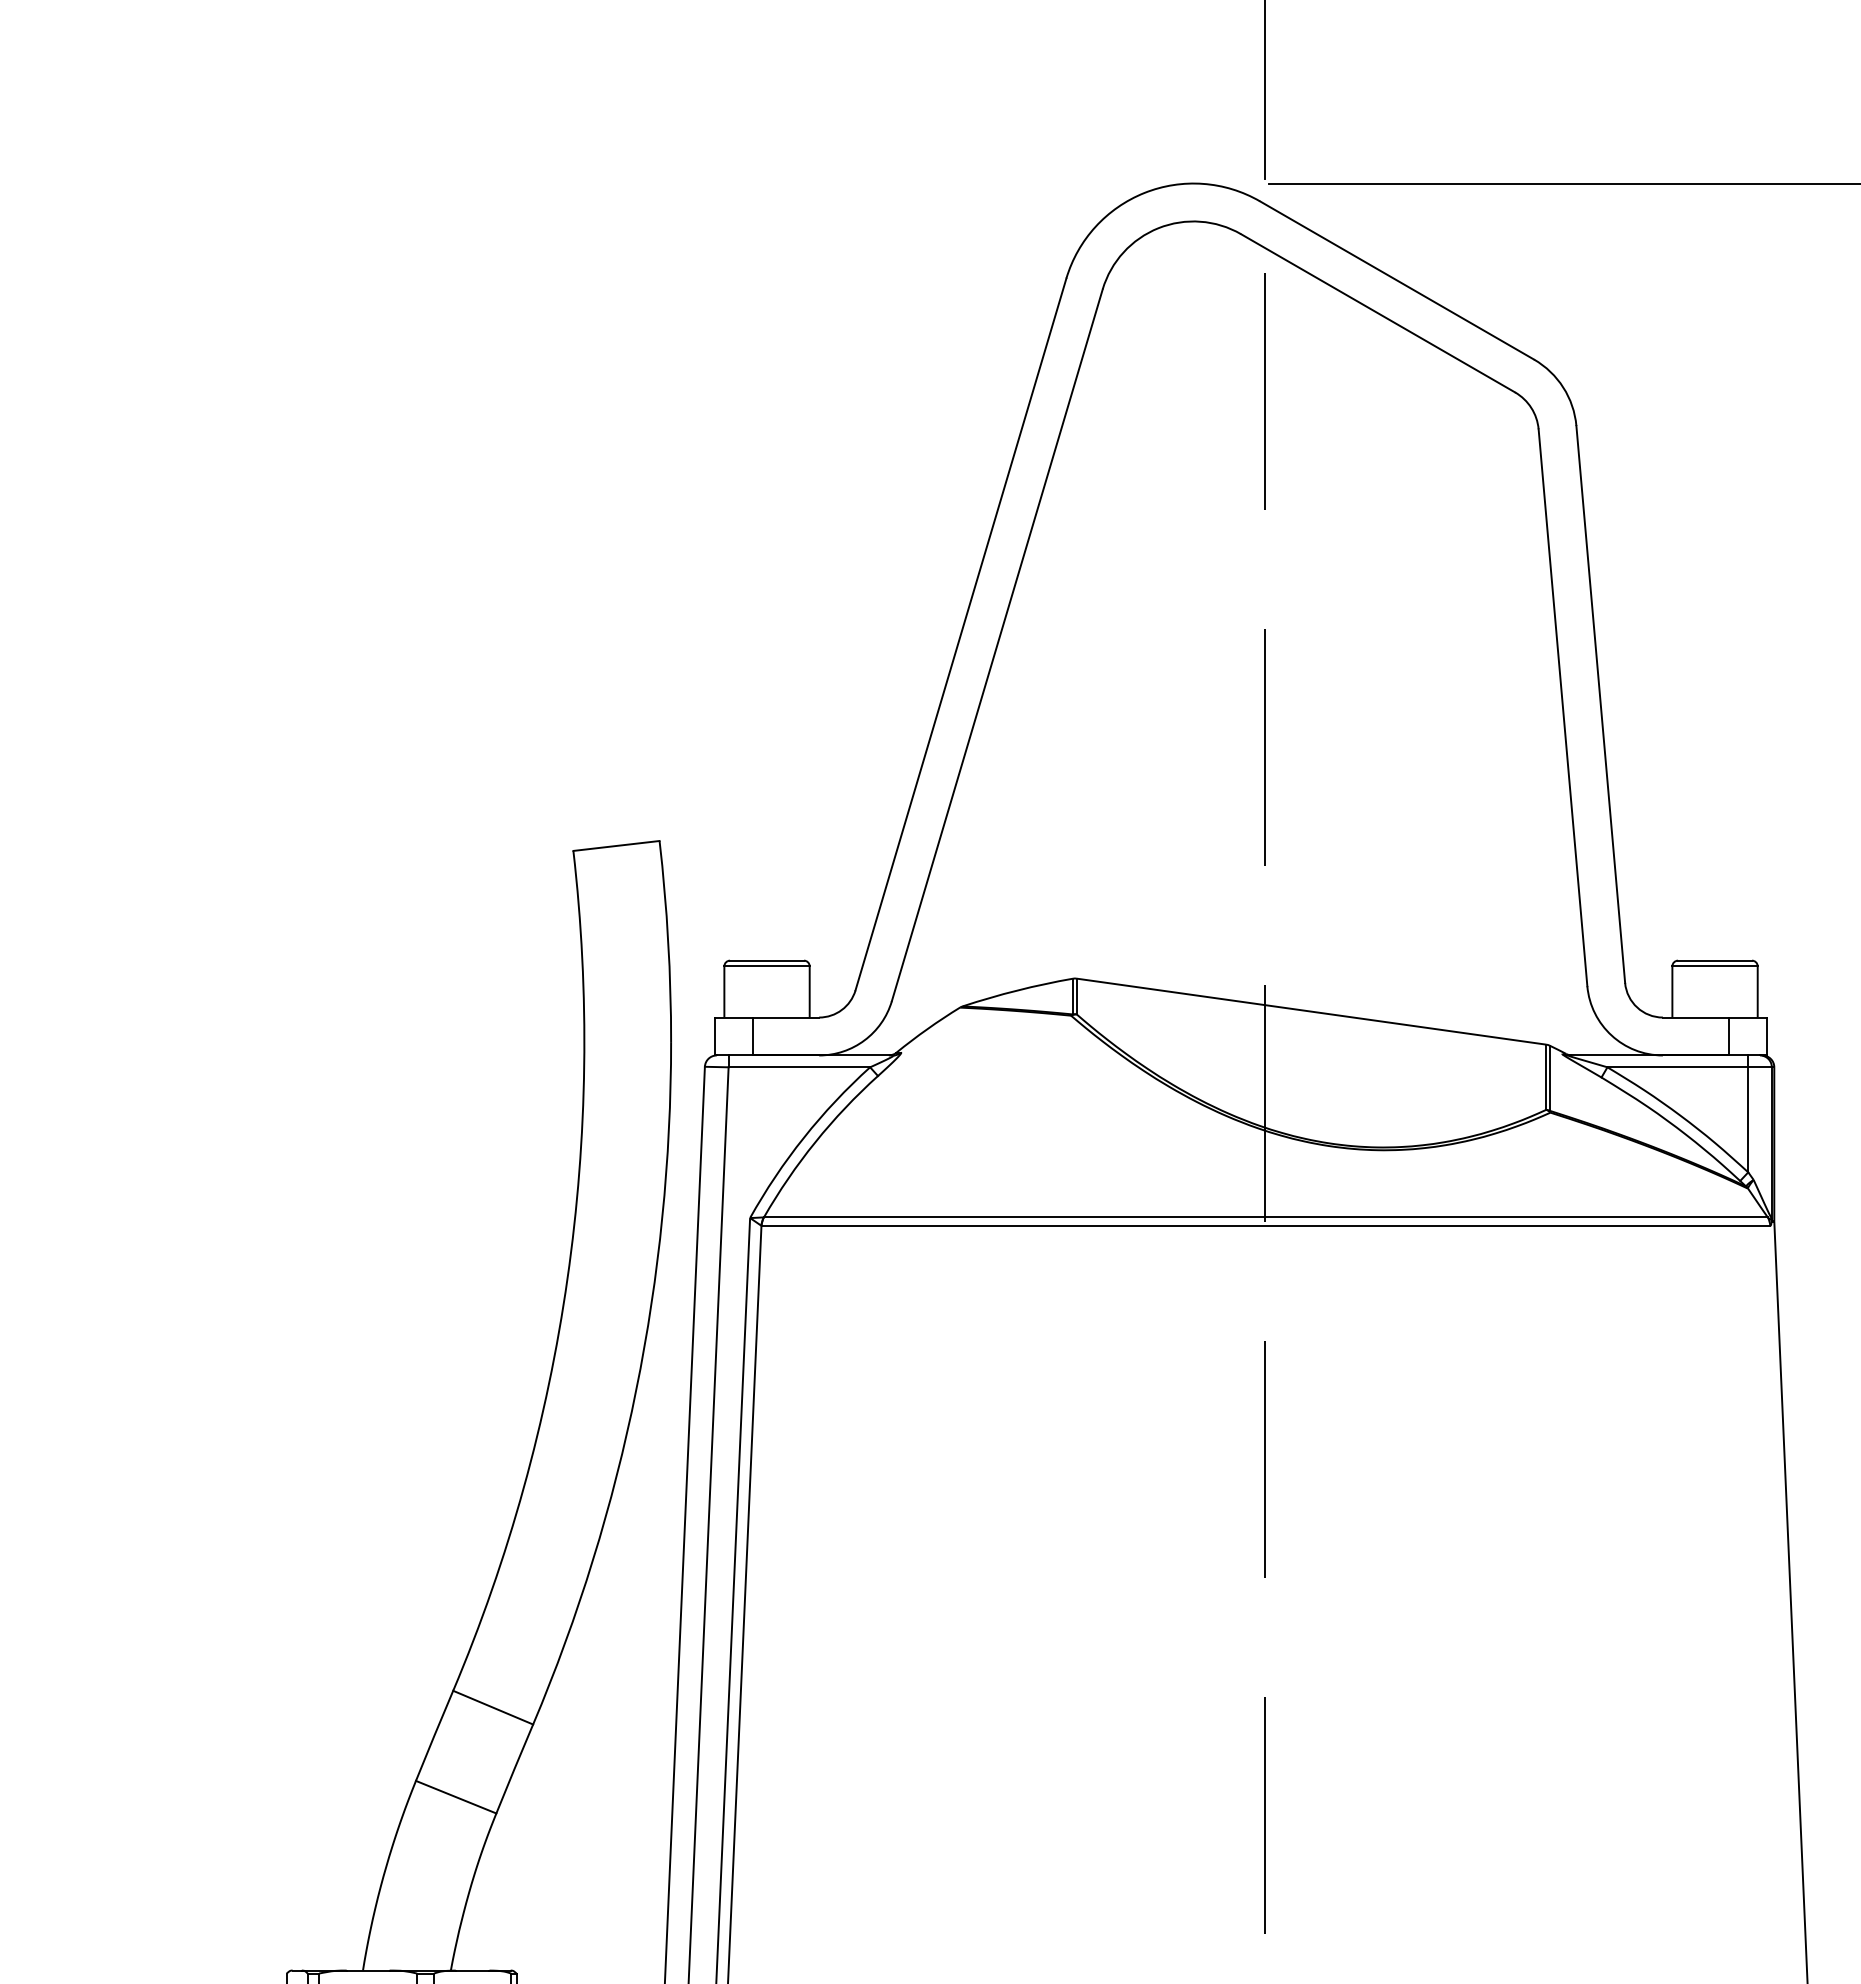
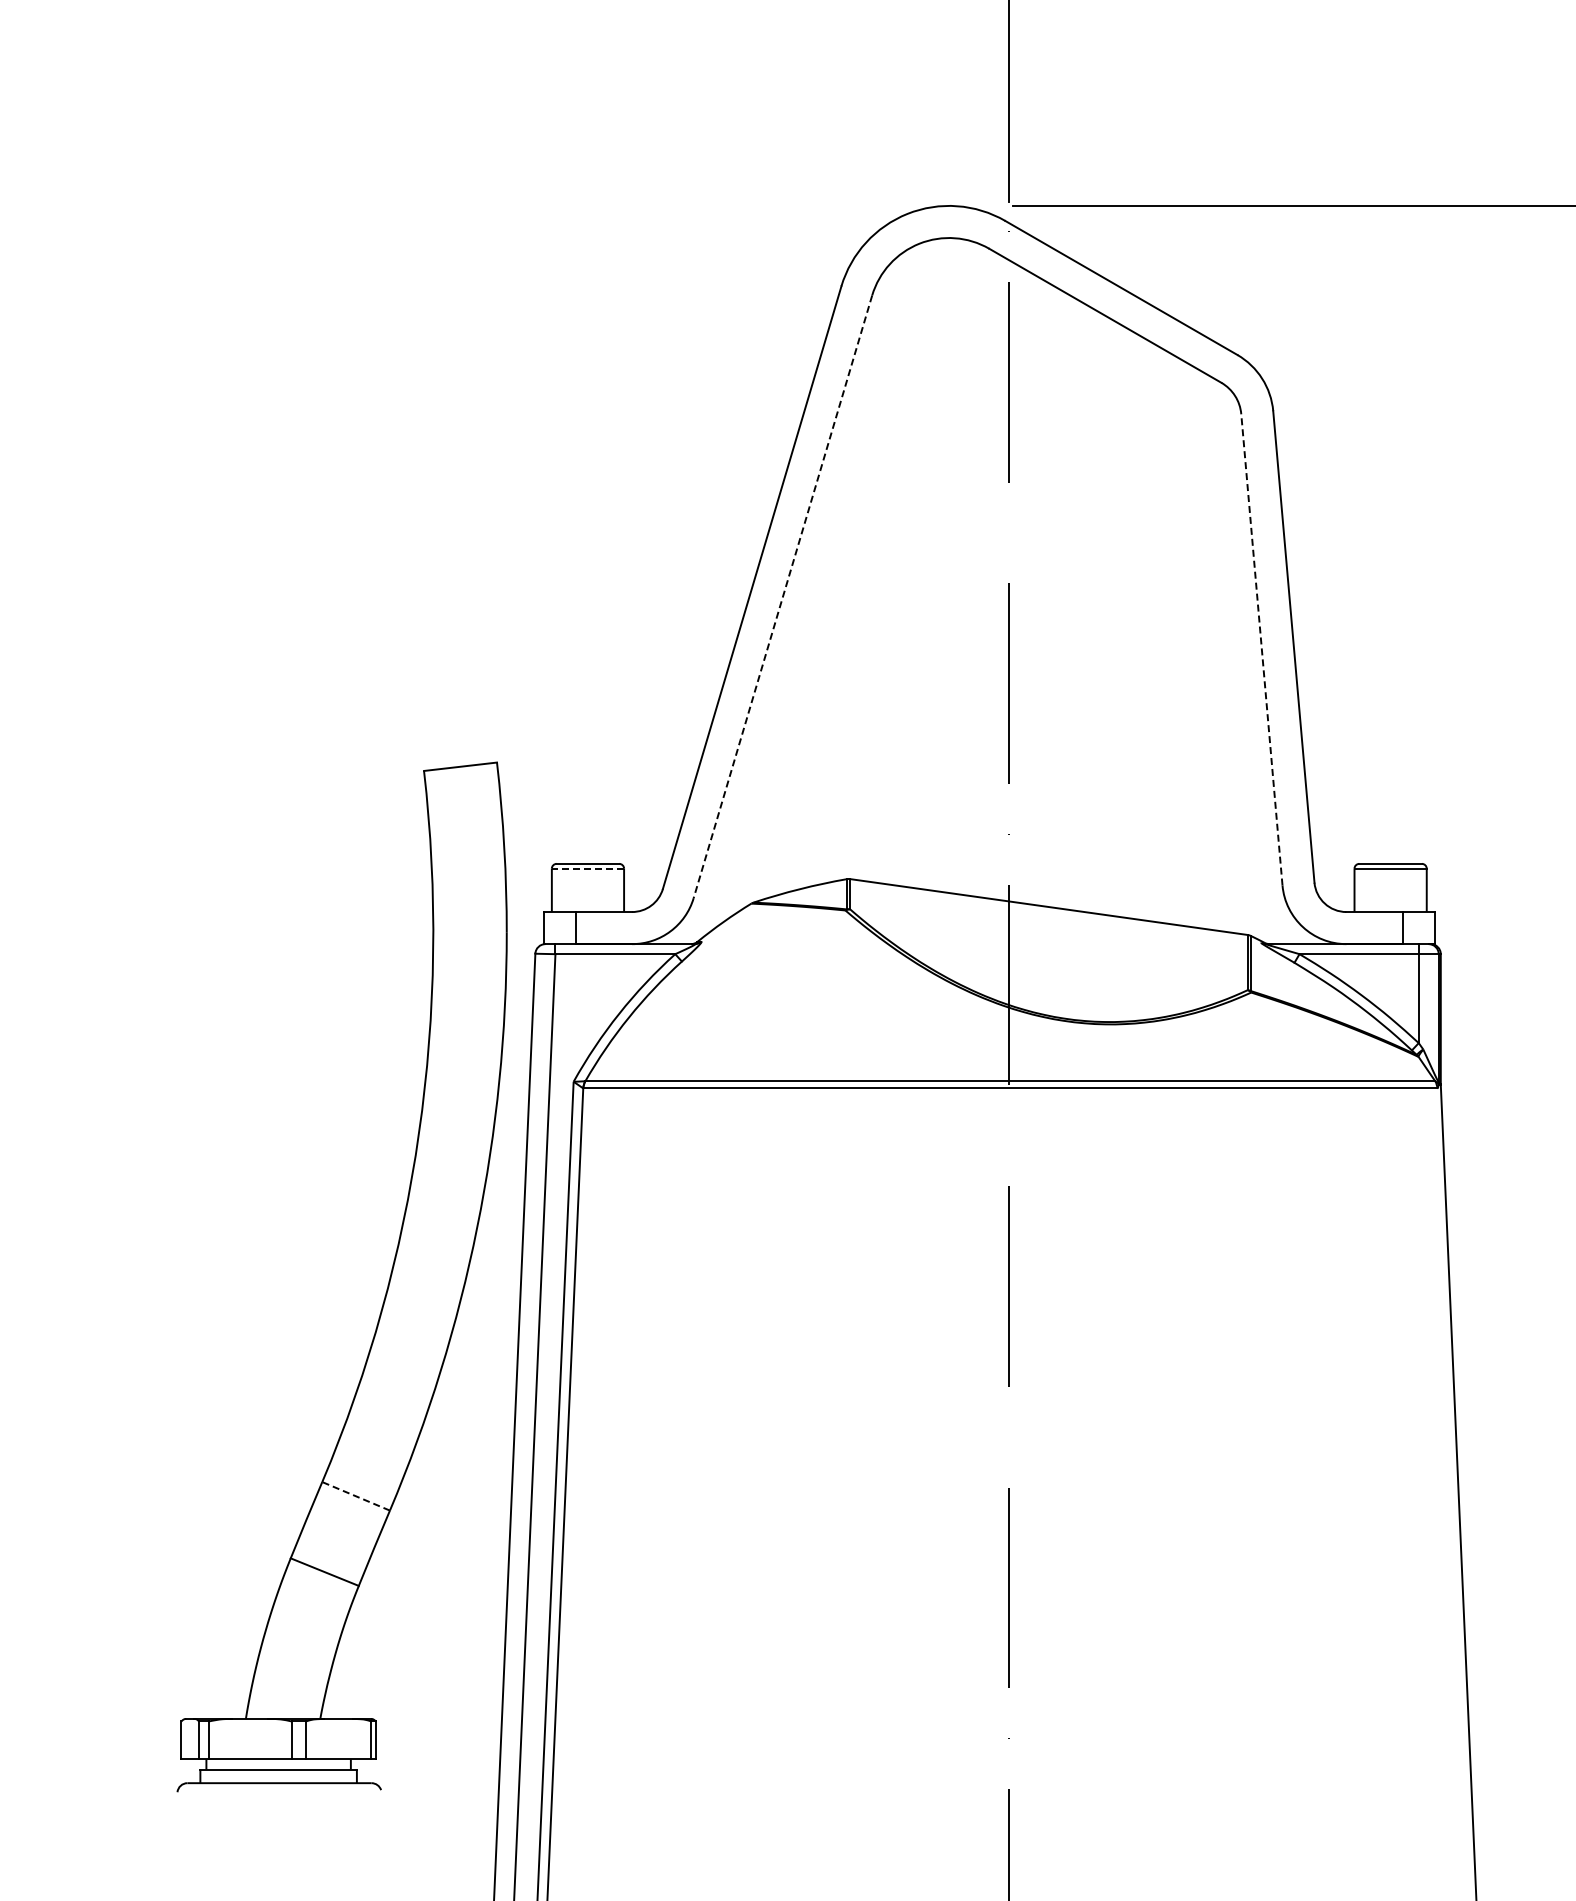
line: (996, 646) -> (782, 597), solid -> dashed
line: (1562, 707) -> (1261, 649), solid -> dashed
line: (766, 966) -> (587, 868), solid -> dashed
line: (493, 1707) -> (356, 1496), solid -> dashed

